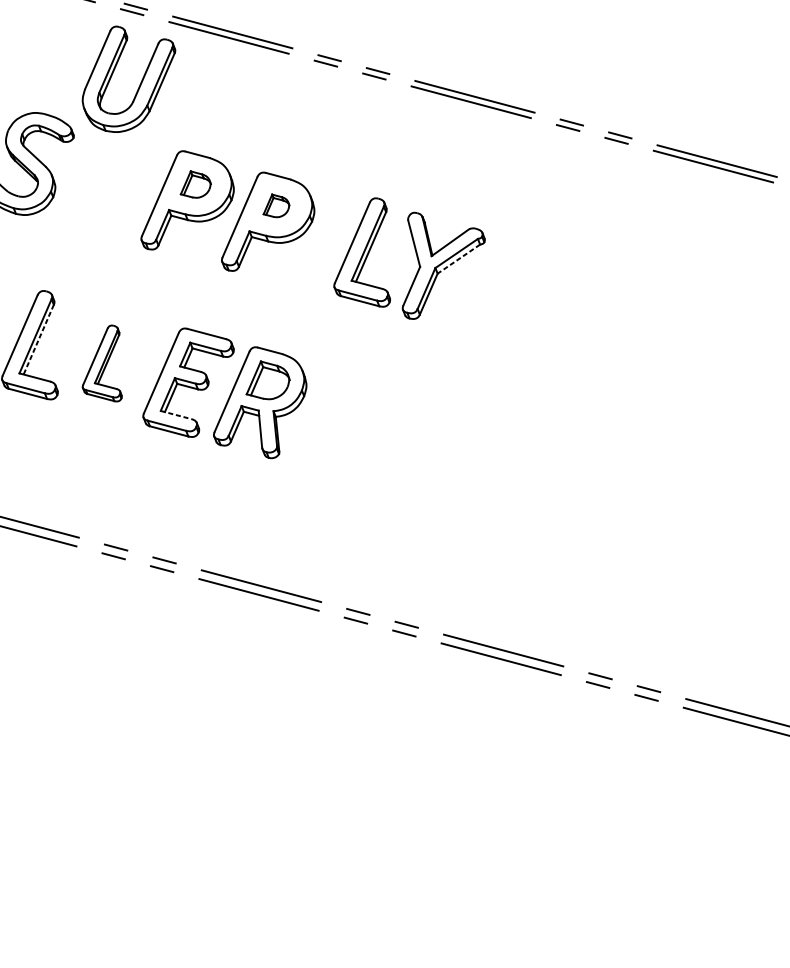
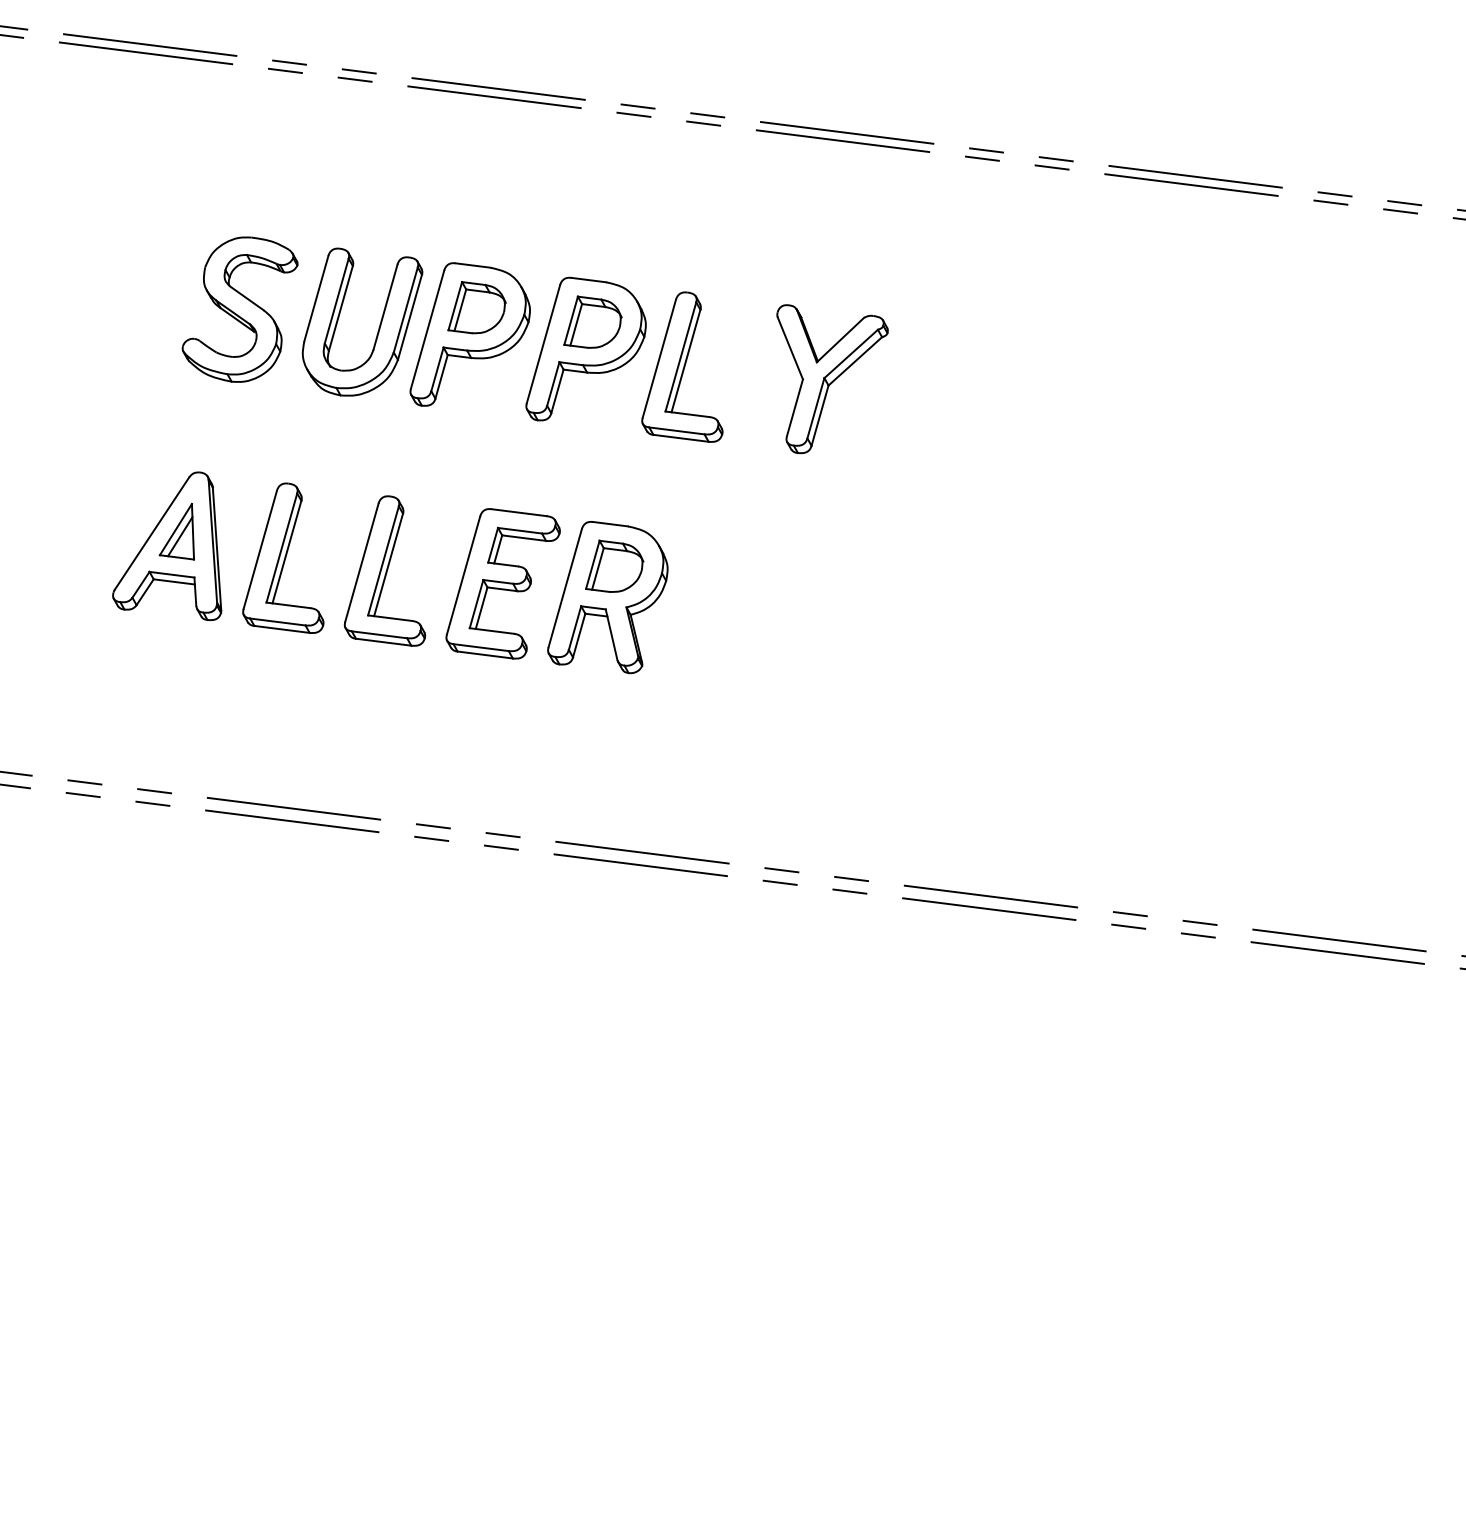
part: (138, 86) -> (378, 327), moved
part: (196, 184) -> (476, 307), size x1.43
part: (276, 205) -> (592, 321), size x1.67
part: (368, 250) -> (682, 366), moved
line: (458, 259) -> (854, 361), dashed -> solid
line: (38, 339) -> (286, 552), dashed -> solid
part: (105, 361) -> (384, 570), size x1.43
line: (176, 415) -> (492, 631), dashed -> solid

